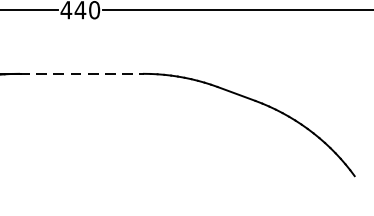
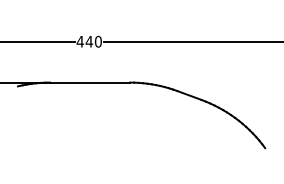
line: (82, 73) -> (90, 82), dashed -> solid

